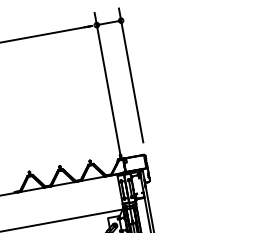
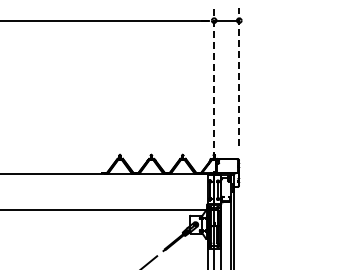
line: (131, 74) -> (239, 76), solid -> dashed
line: (108, 85) -> (214, 83), solid -> dashed

